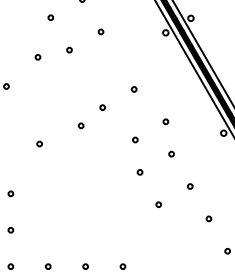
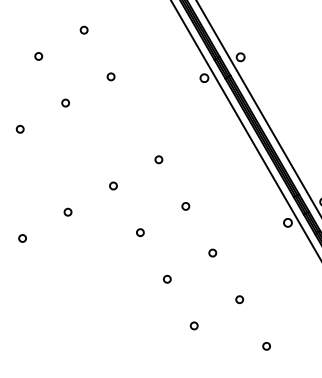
circle: (37, 57) -> (19, 129), moved
circle: (165, 121) -> (185, 205), moved
circle: (80, 125) -> (67, 211), moved
circle: (135, 139) -> (140, 231), moved

